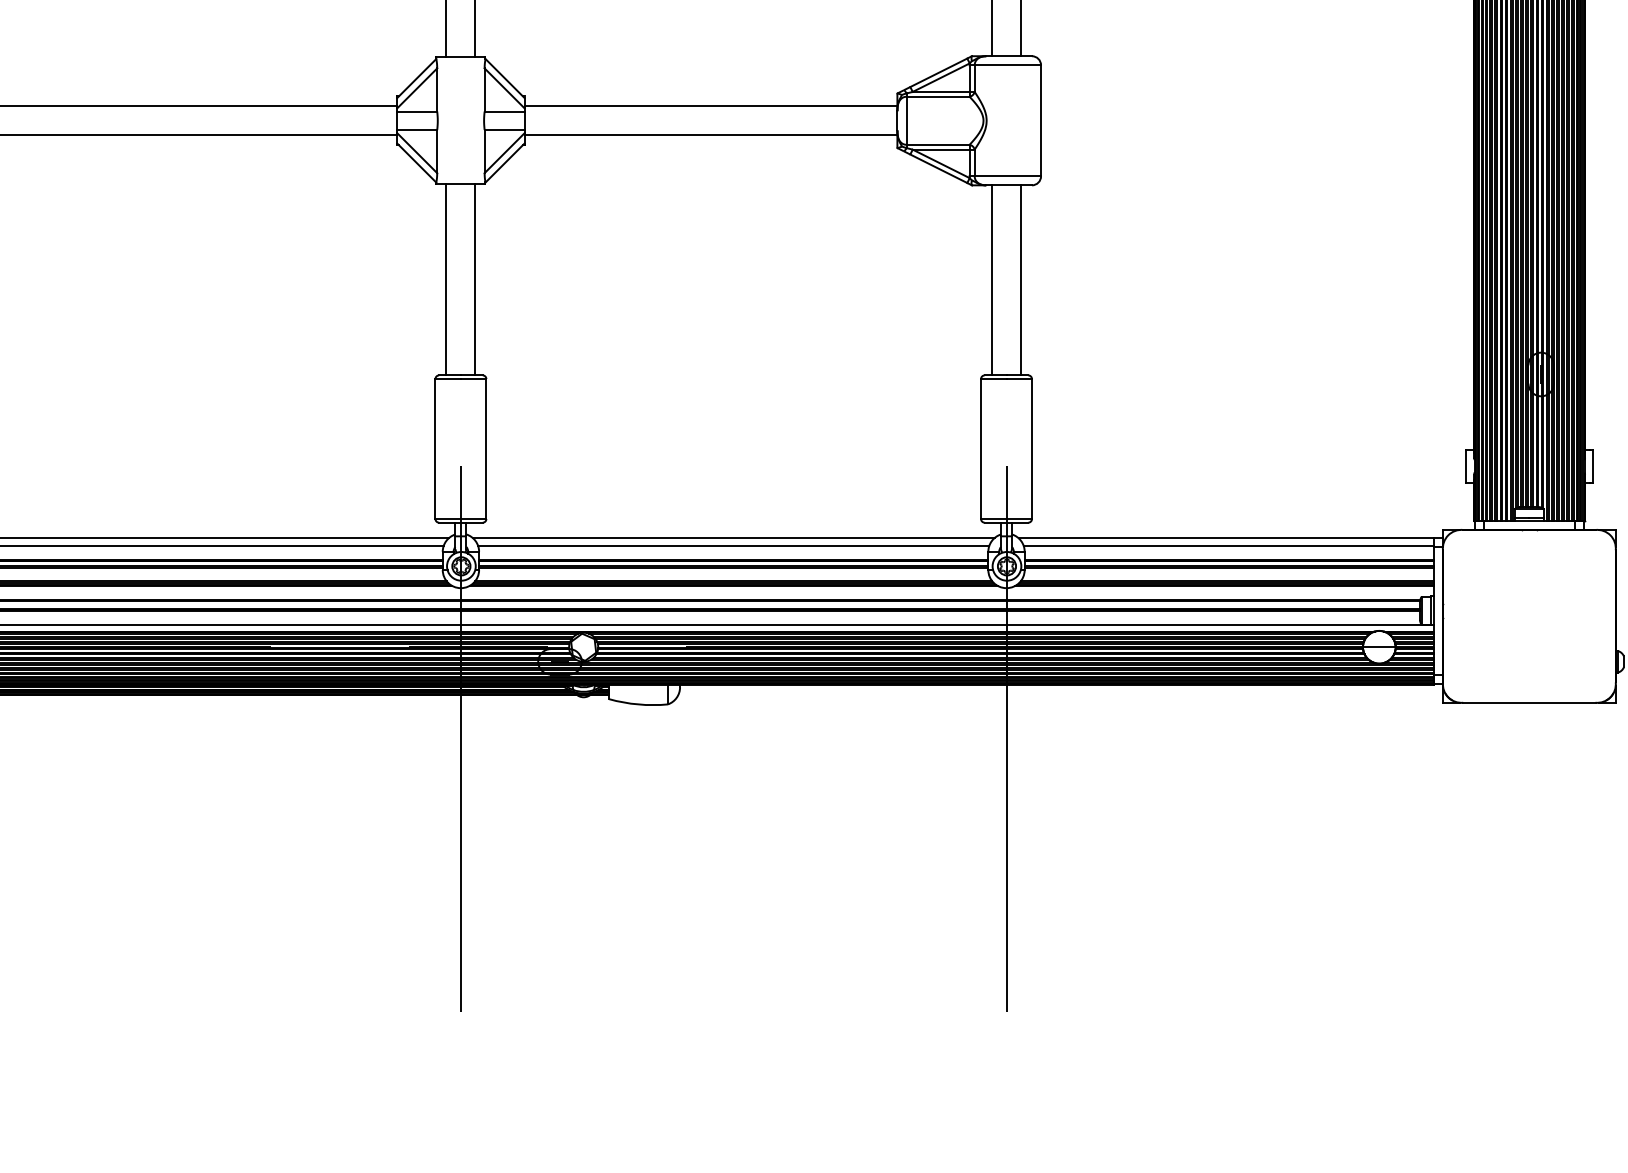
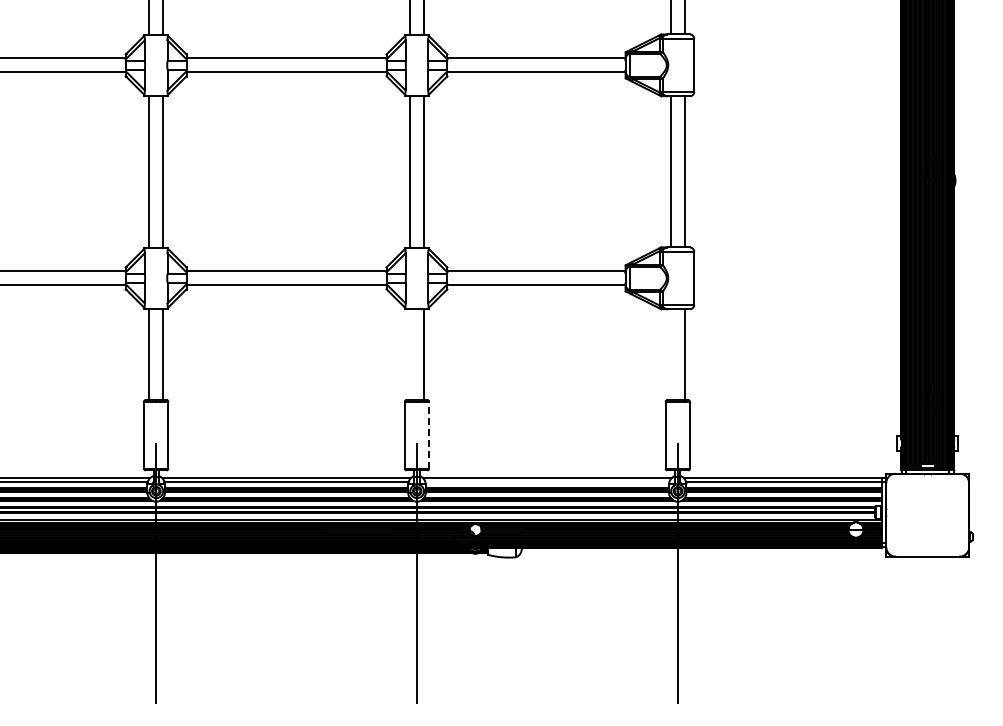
line: (447, 280) -> (410, 354), removed
line: (991, 280) -> (670, 354), removed
line: (487, 447) -> (429, 434), solid -> dashed
line: (733, 545) -> (547, 481), removed

